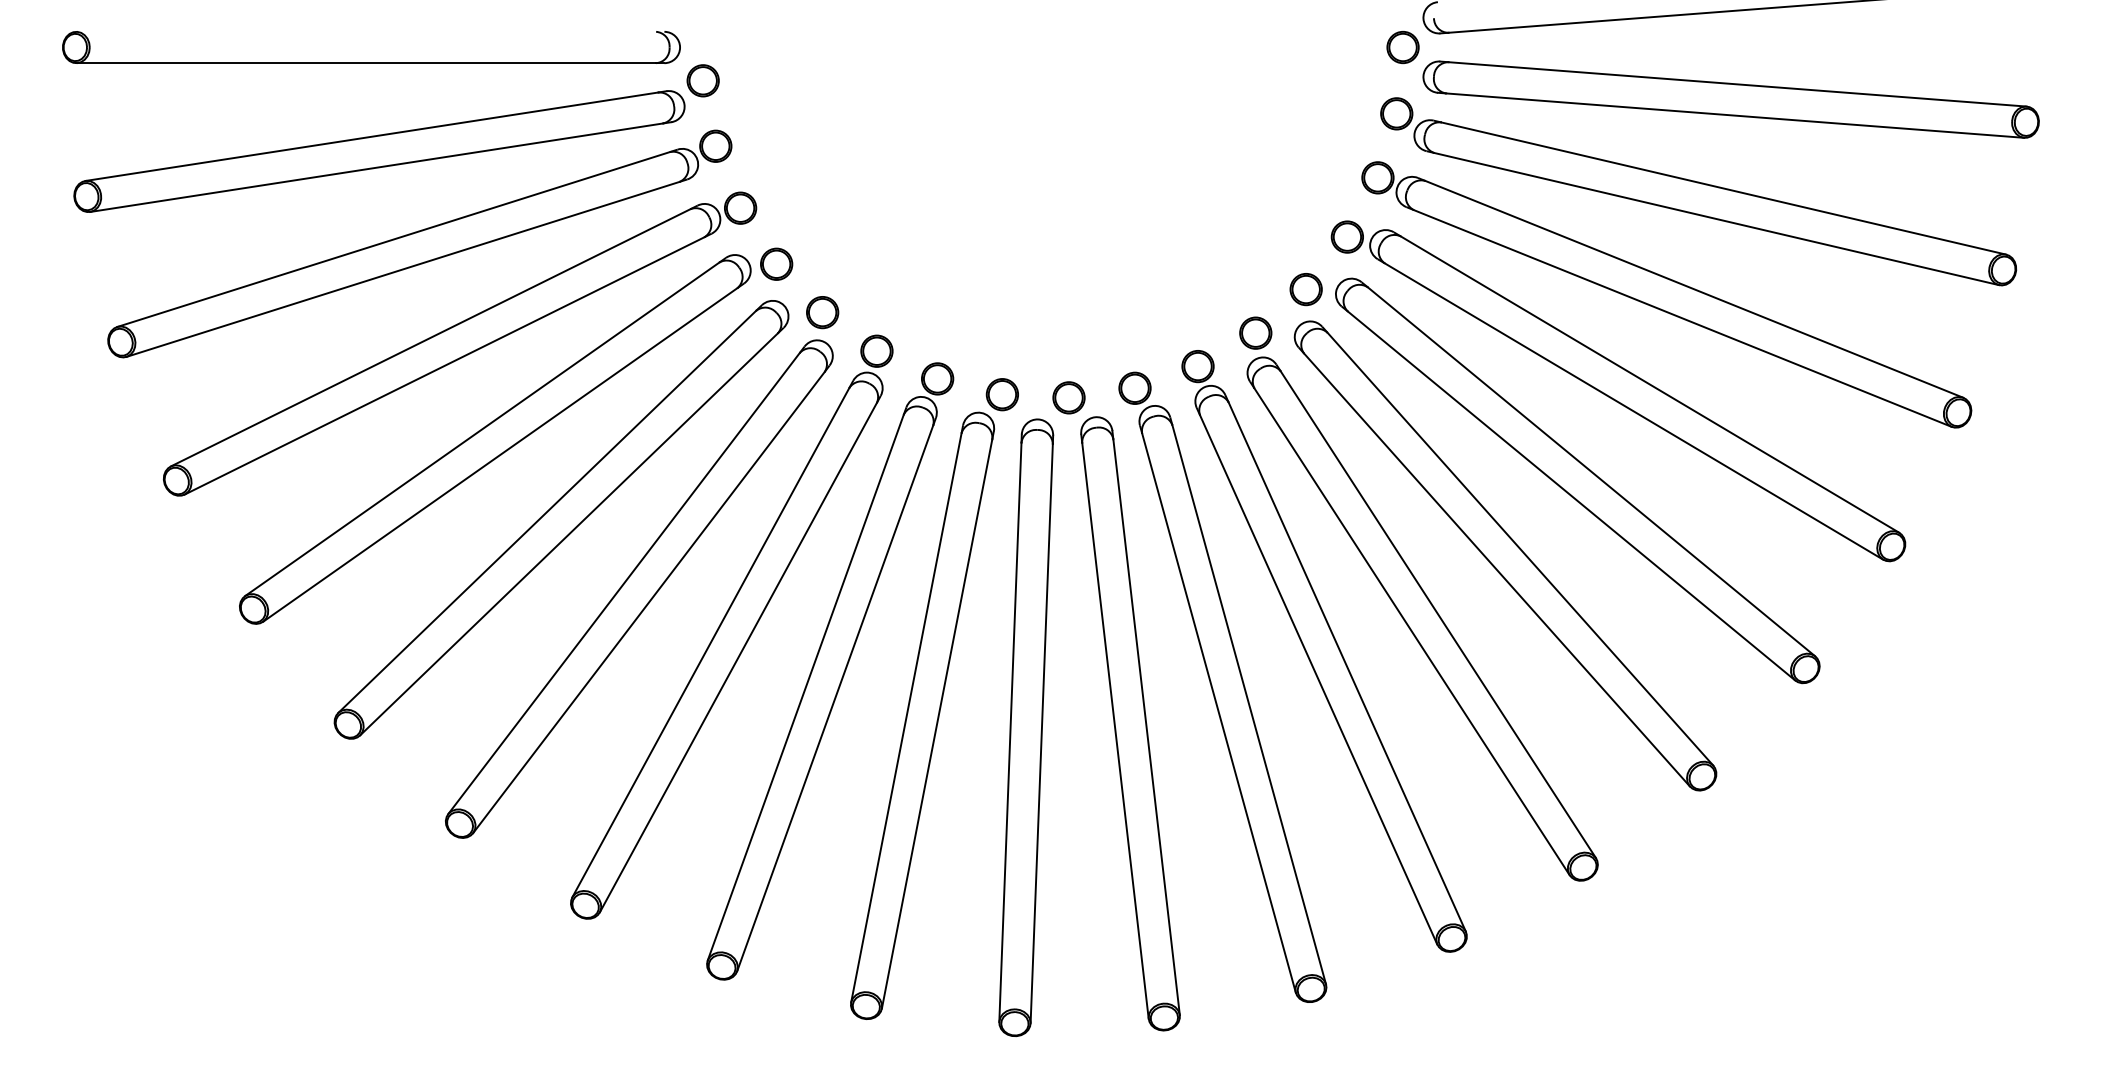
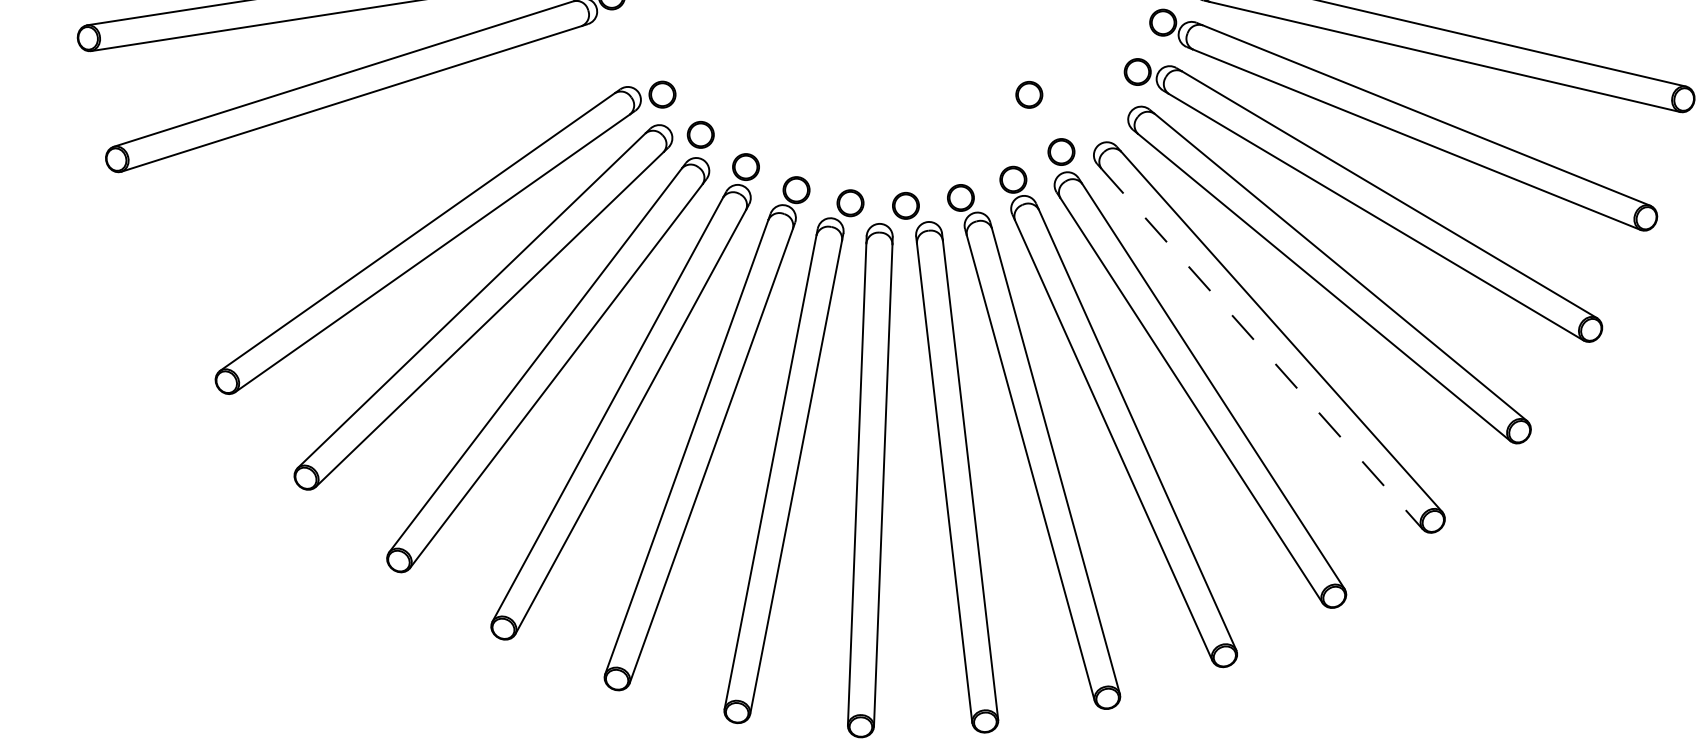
part: (1305, 289) -> (1028, 94), moved
part: (459, 343) -> (398, 160), removed
line: (1497, 570) -> (1262, 349), solid -> dashed

